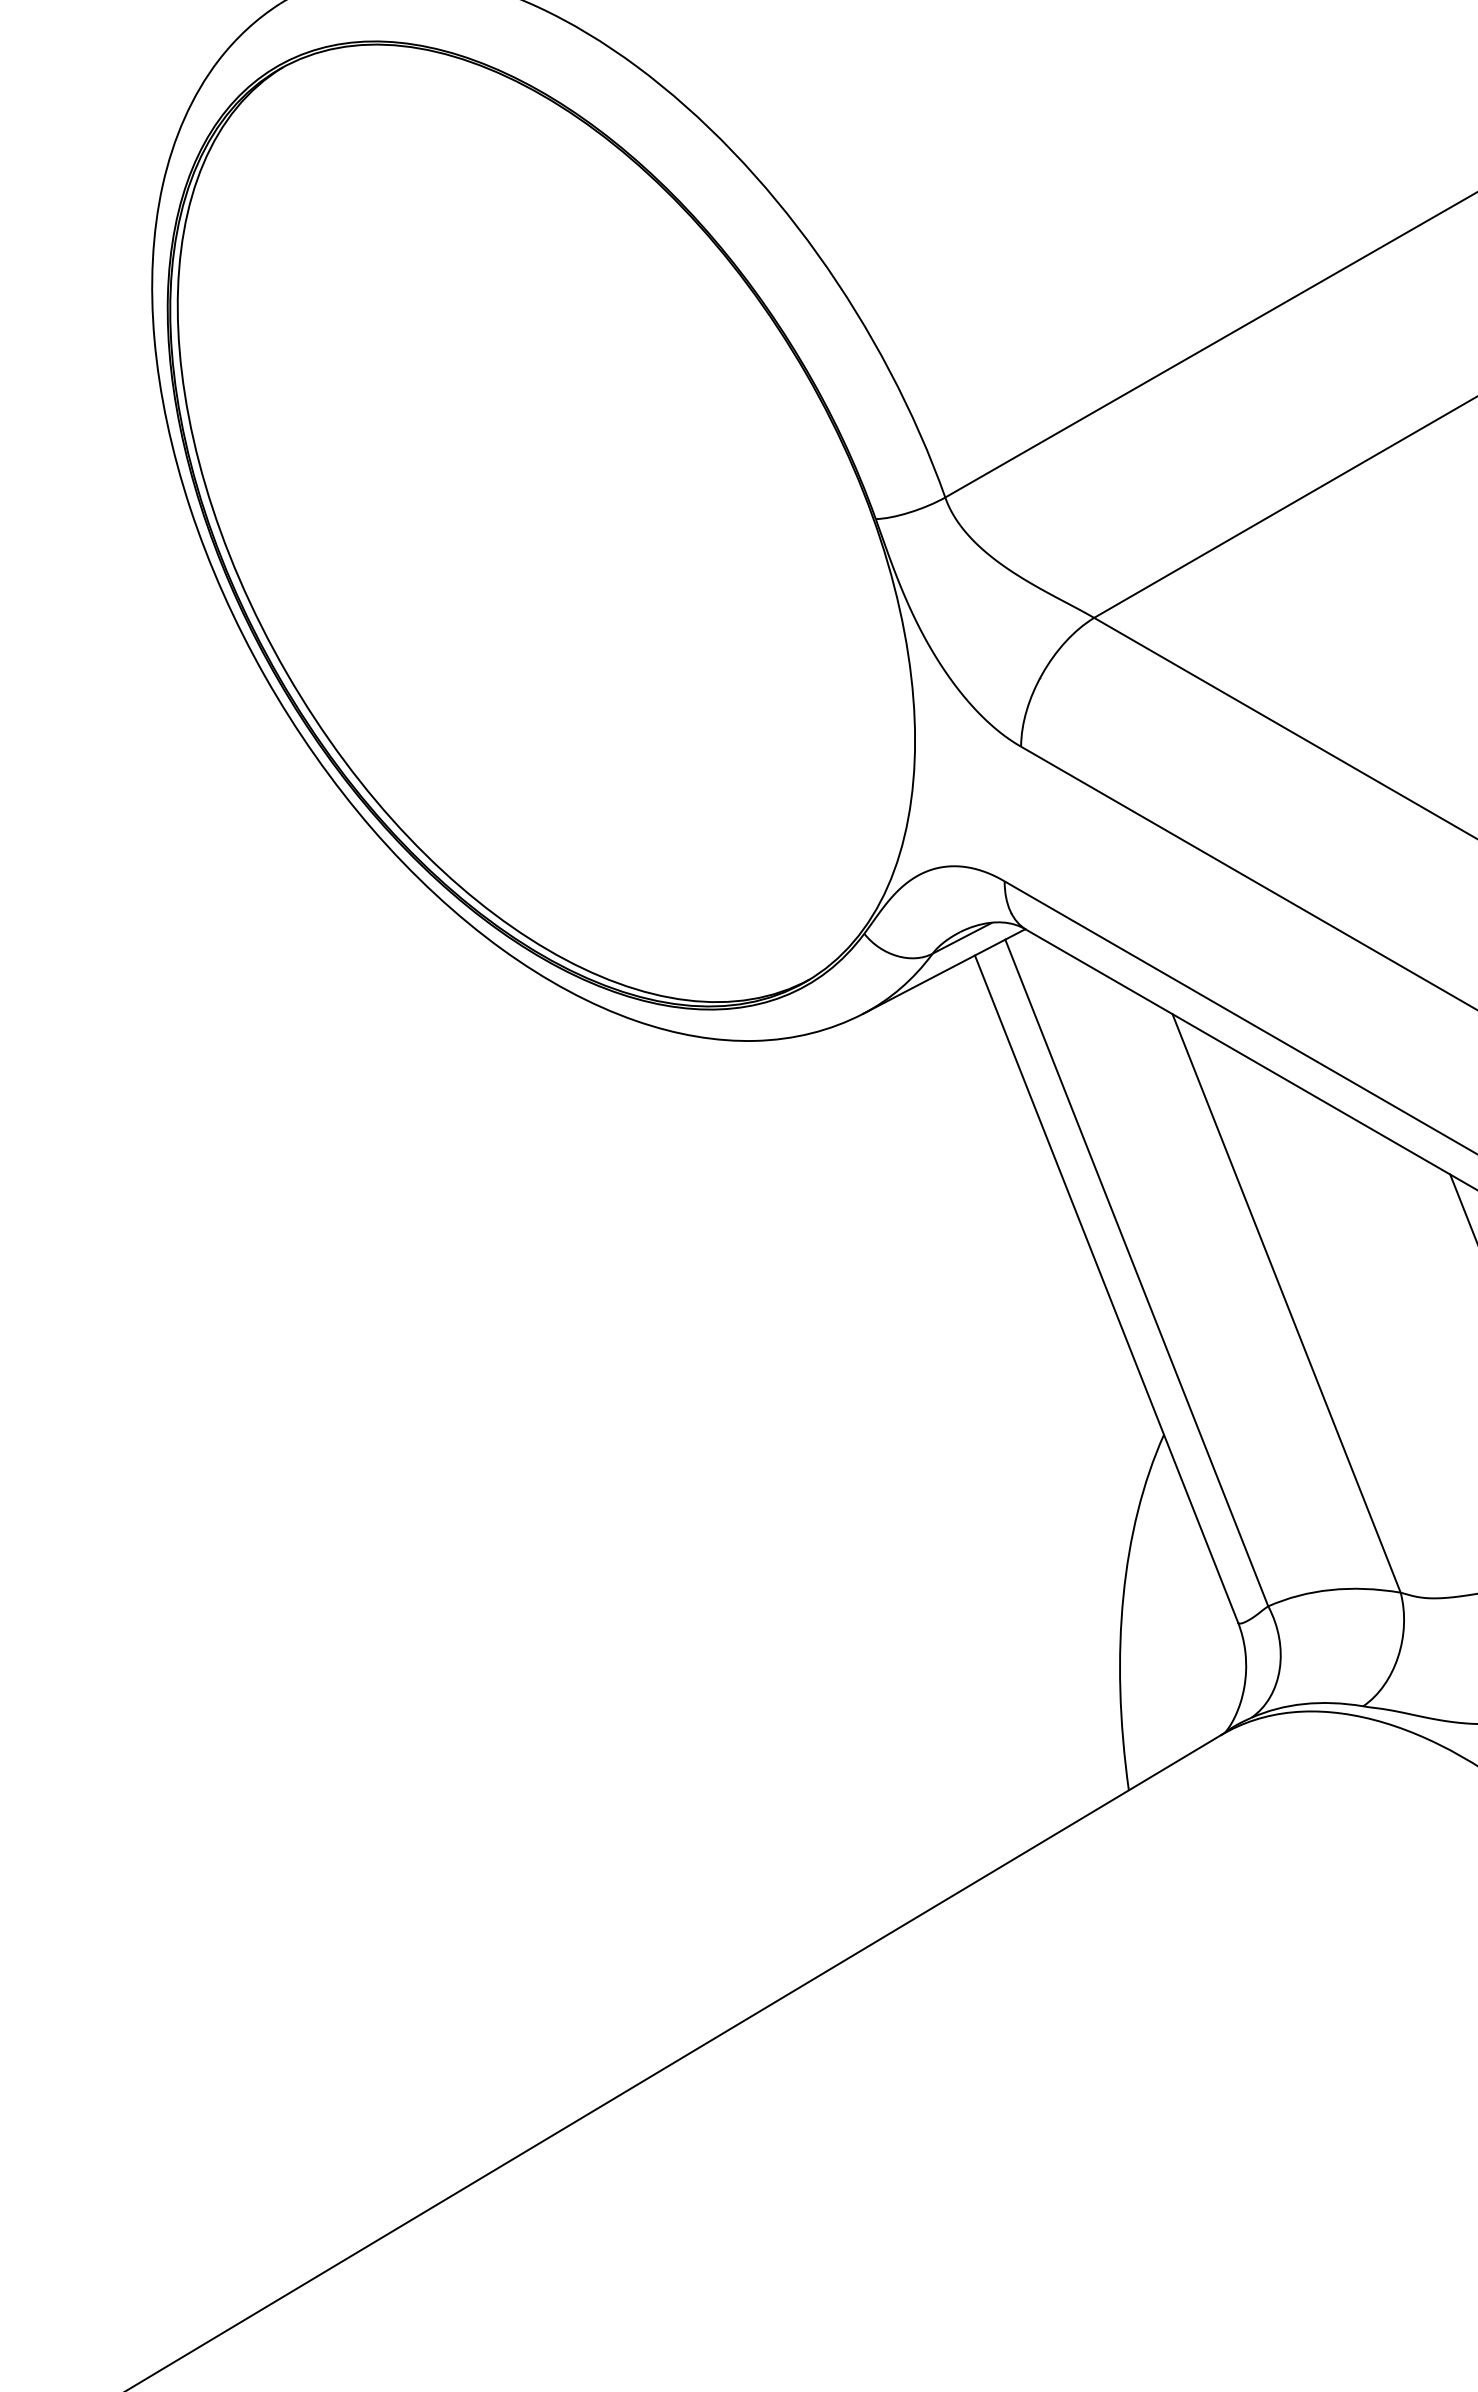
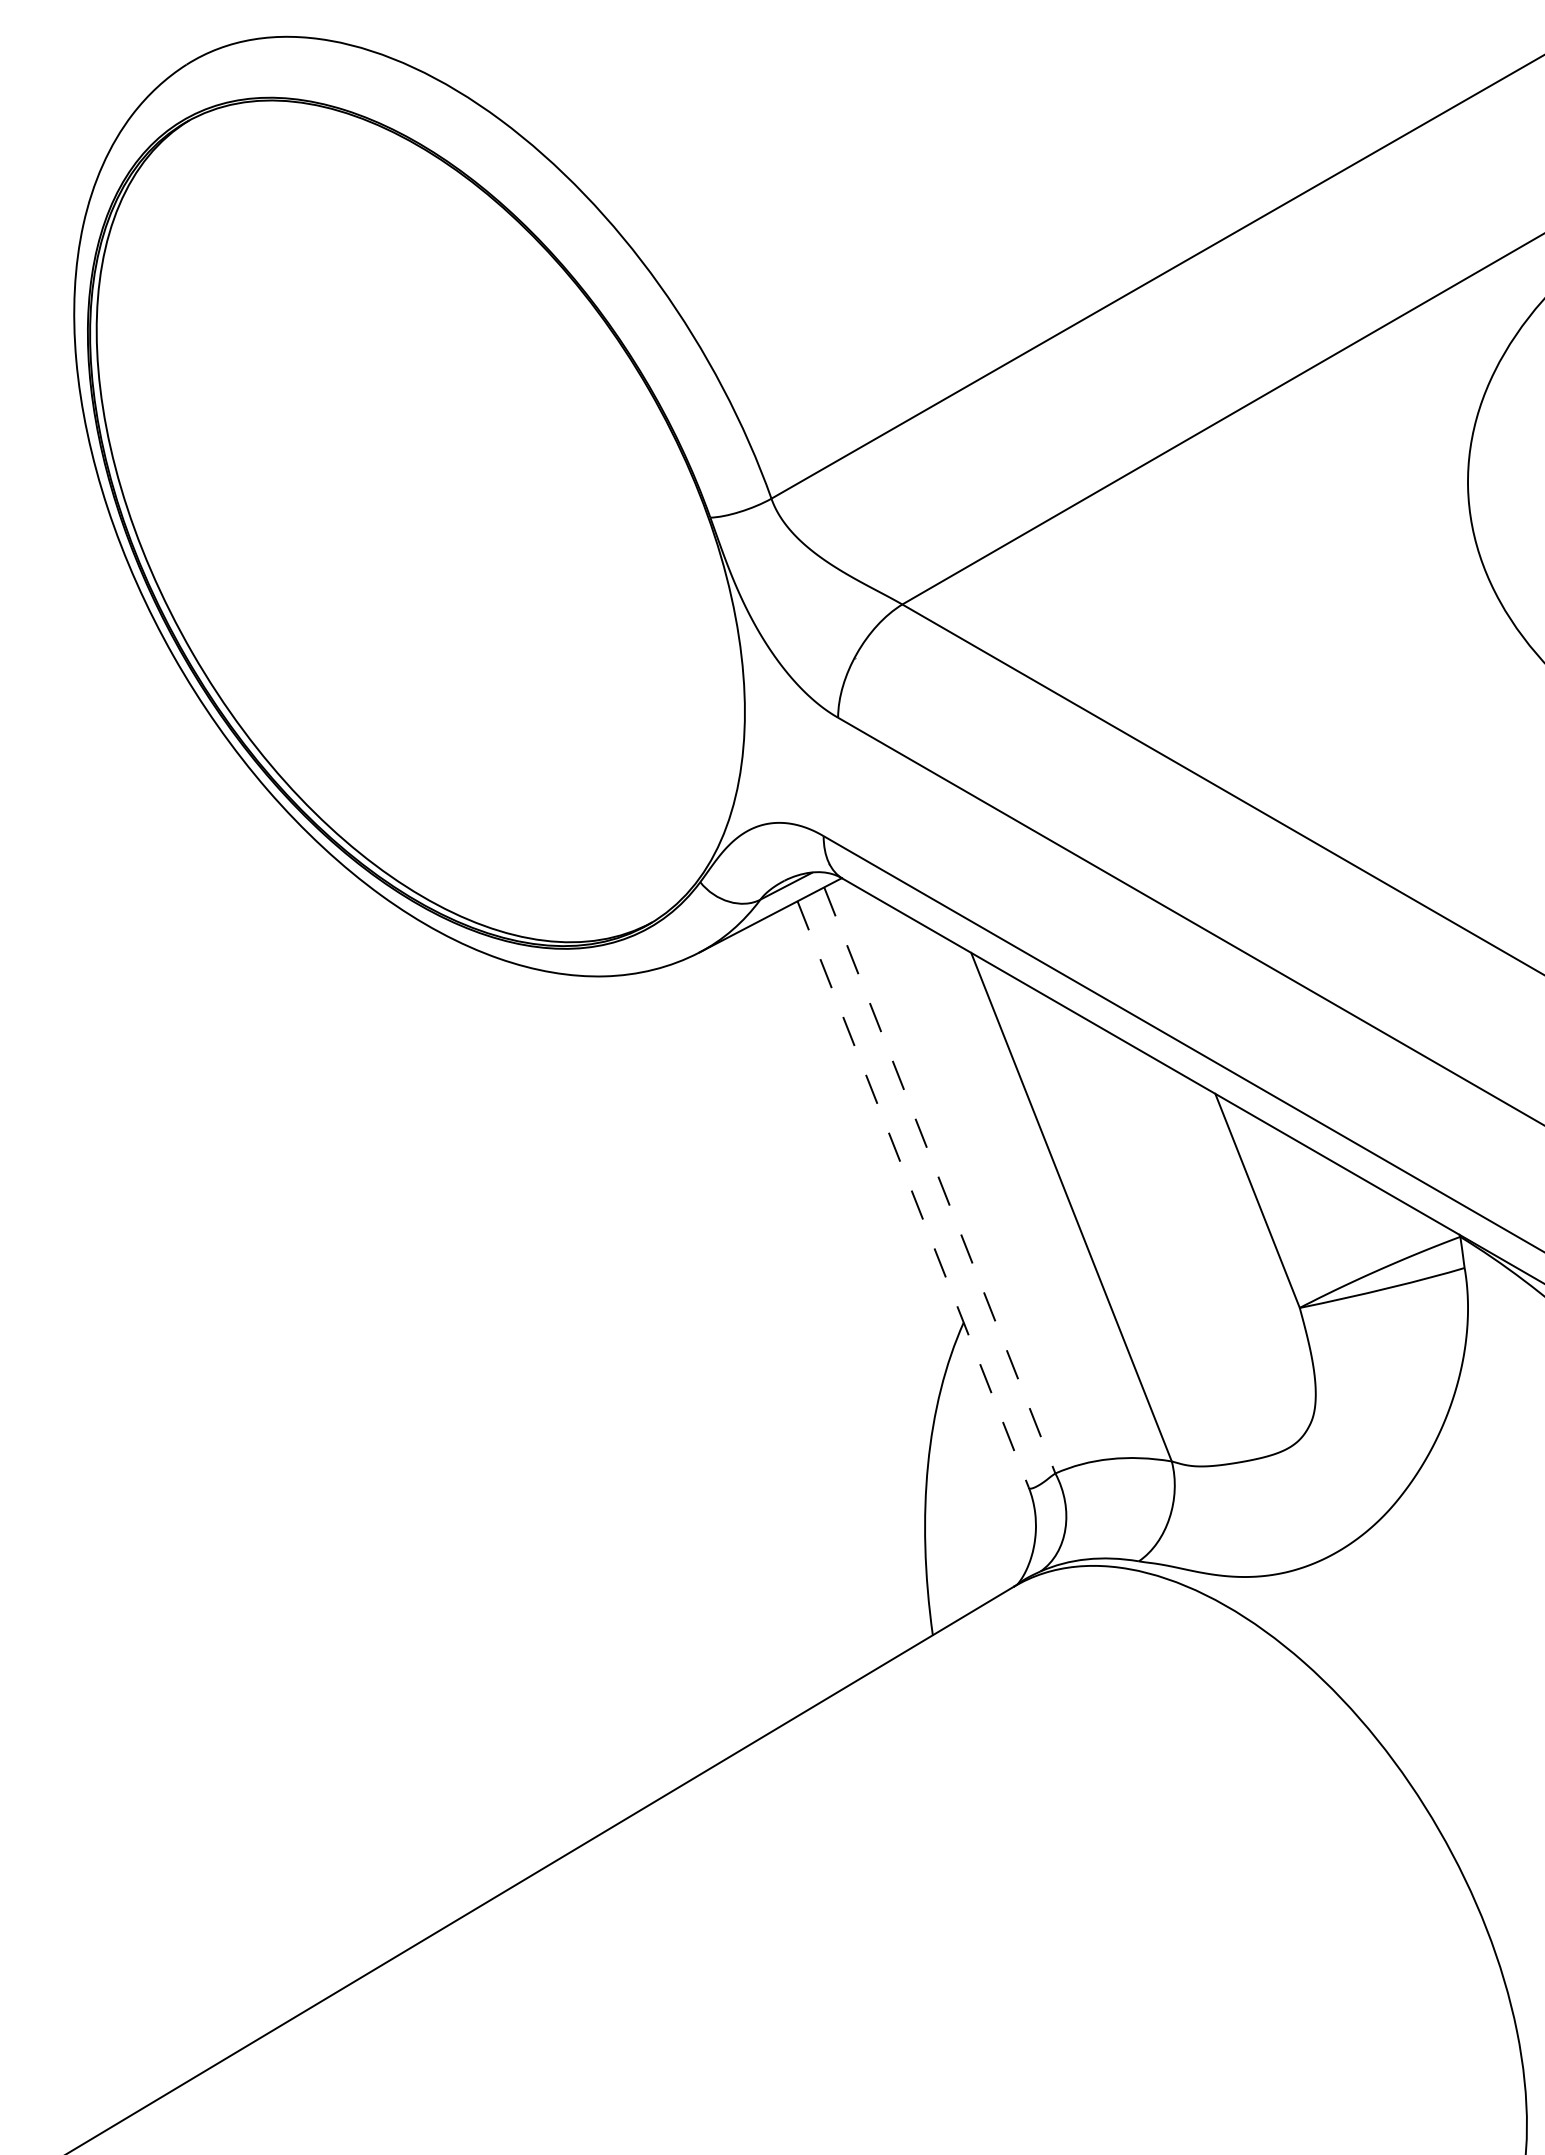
line: (1137, 1273) -> (940, 1180), solid -> dashed
line: (1106, 1289) -> (913, 1194), solid -> dashed

